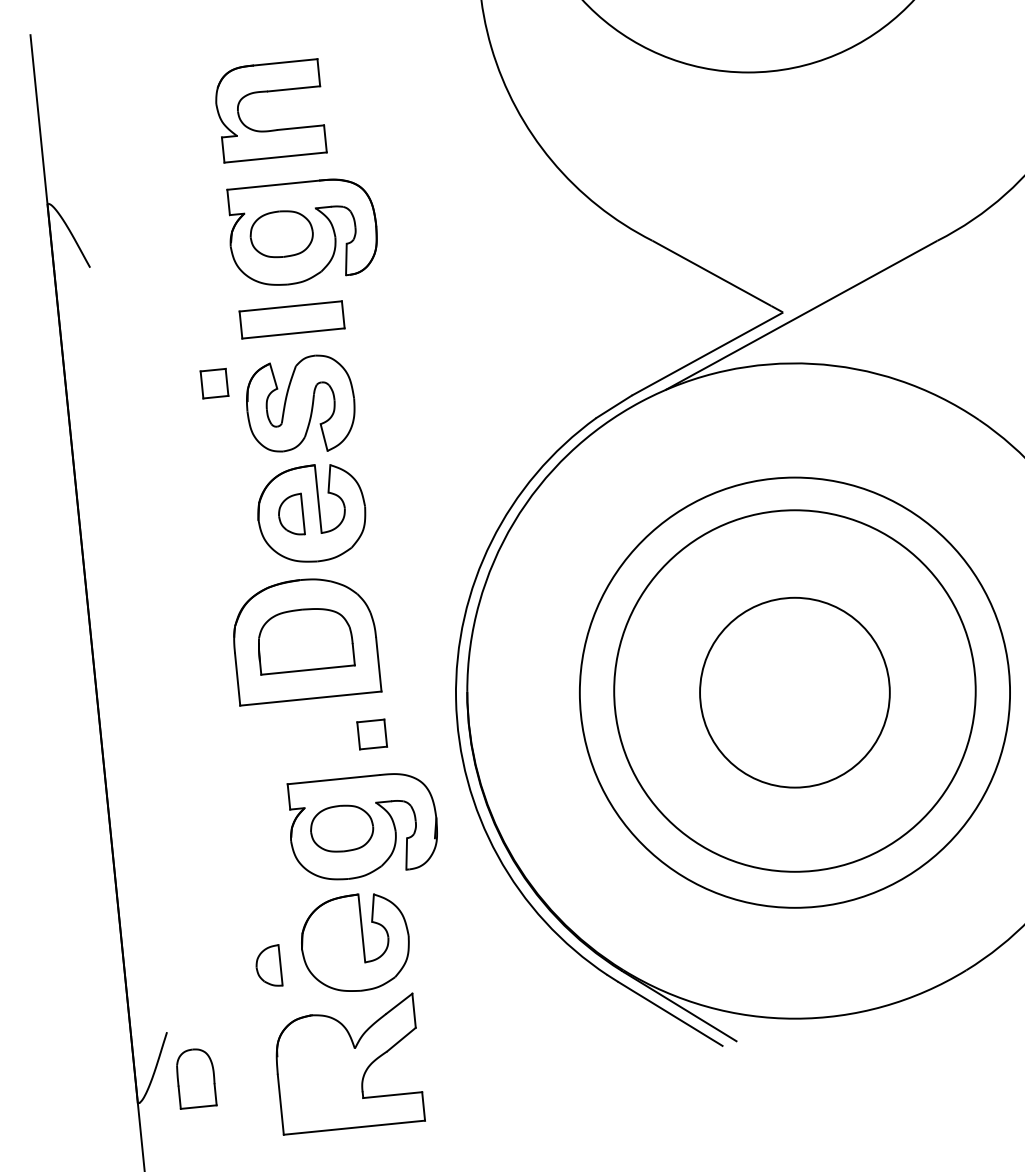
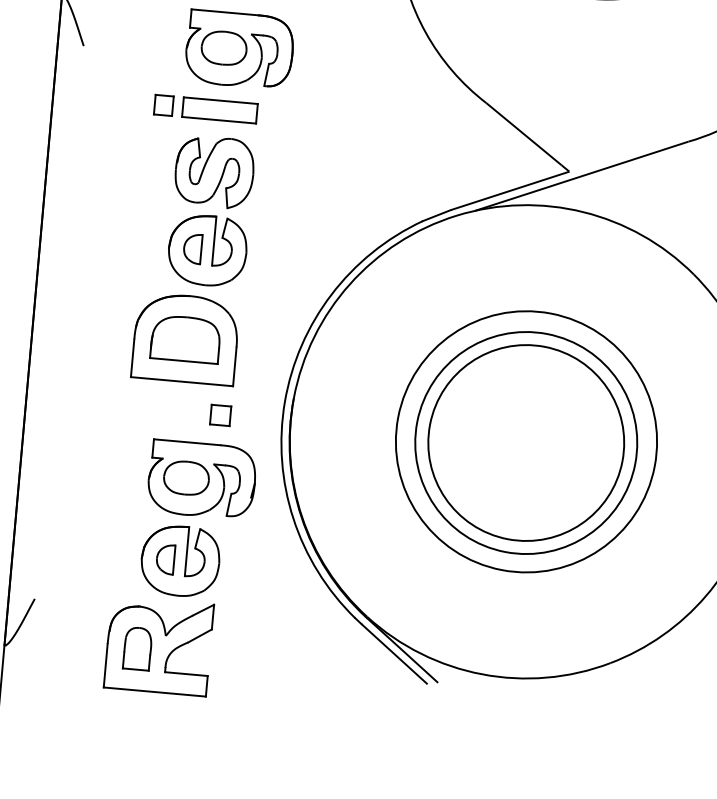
part: (214, 383) -> (163, 105), moved
circle: (794, 692) -> (525, 442), size x0.71
circle: (794, 692) -> (525, 442), size x1.43
part: (269, 965) -> (166, 558), moved
part: (196, 1078) -> (138, 648), moved

